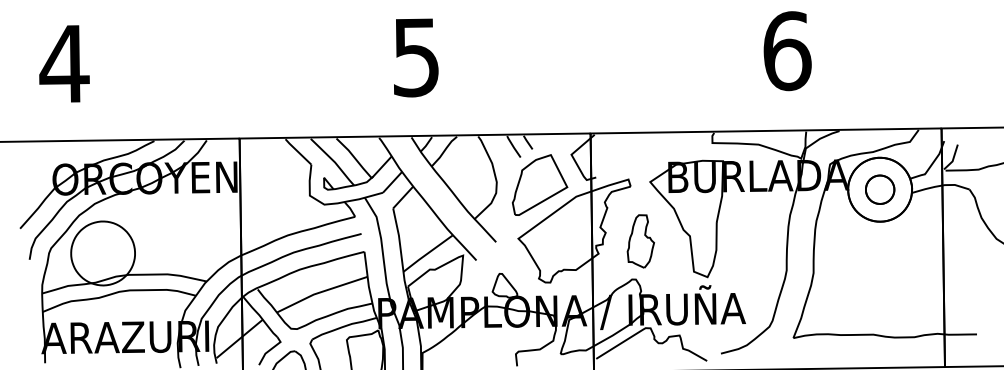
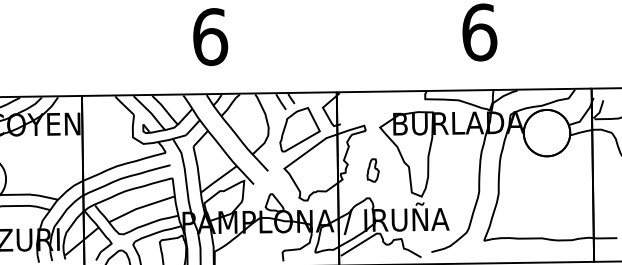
text: (416, 57) -> (210, 37), 5 -> 6
part: (880, 189) -> (547, 132), removed
part: (640, 241) -> (373, 170), size x0.6

